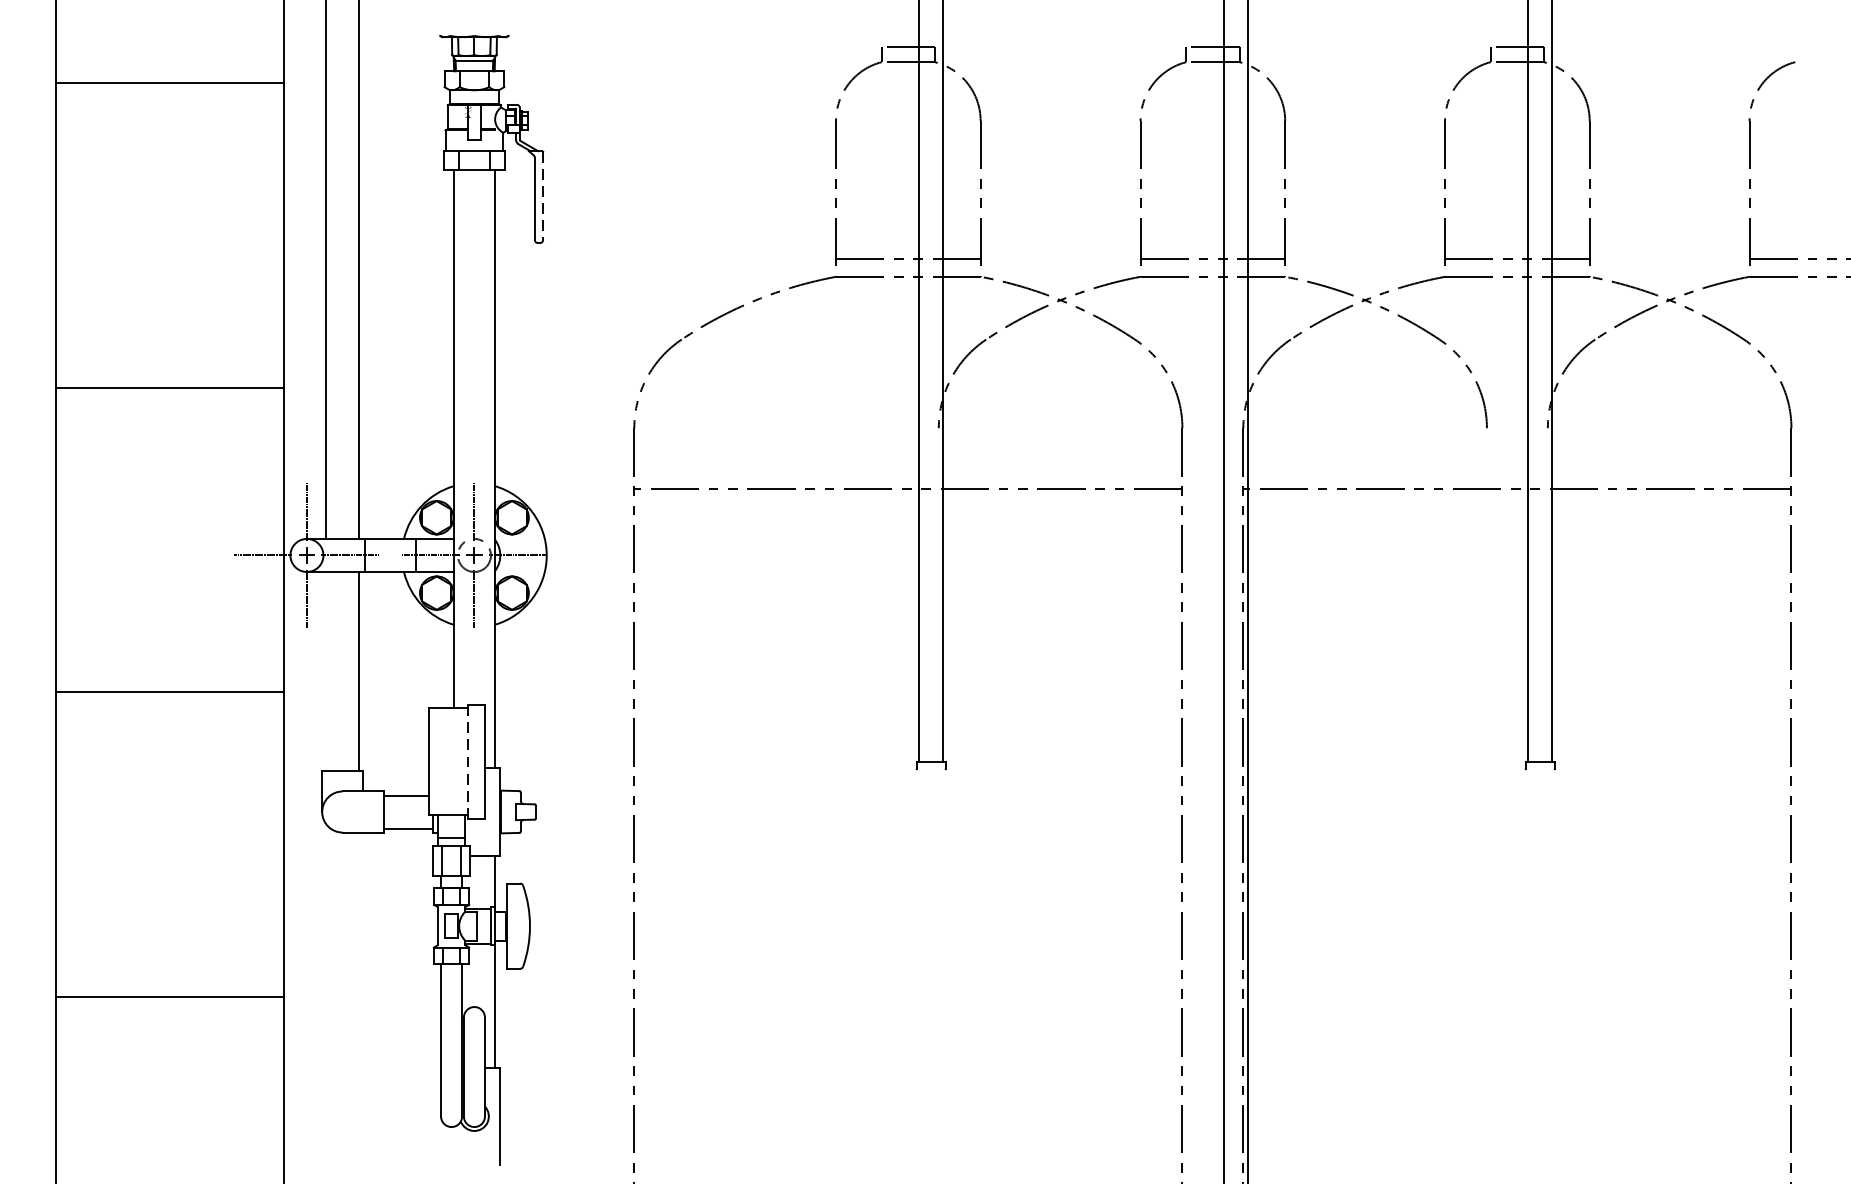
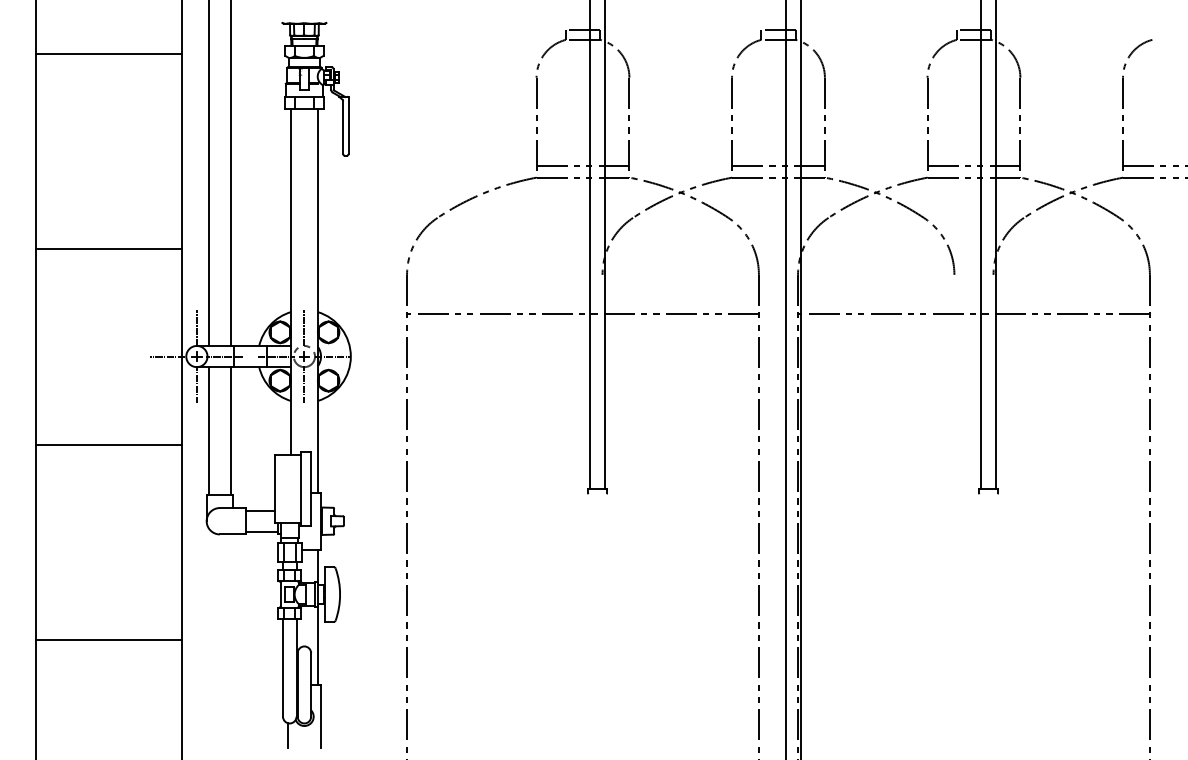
line: (543, 197) -> (348, 126), dashed -> solid
line: (326, 670) -> (209, 430), added
line: (468, 761) -> (300, 488), dashed -> solid
line: (449, 1145) -> (288, 735), added

